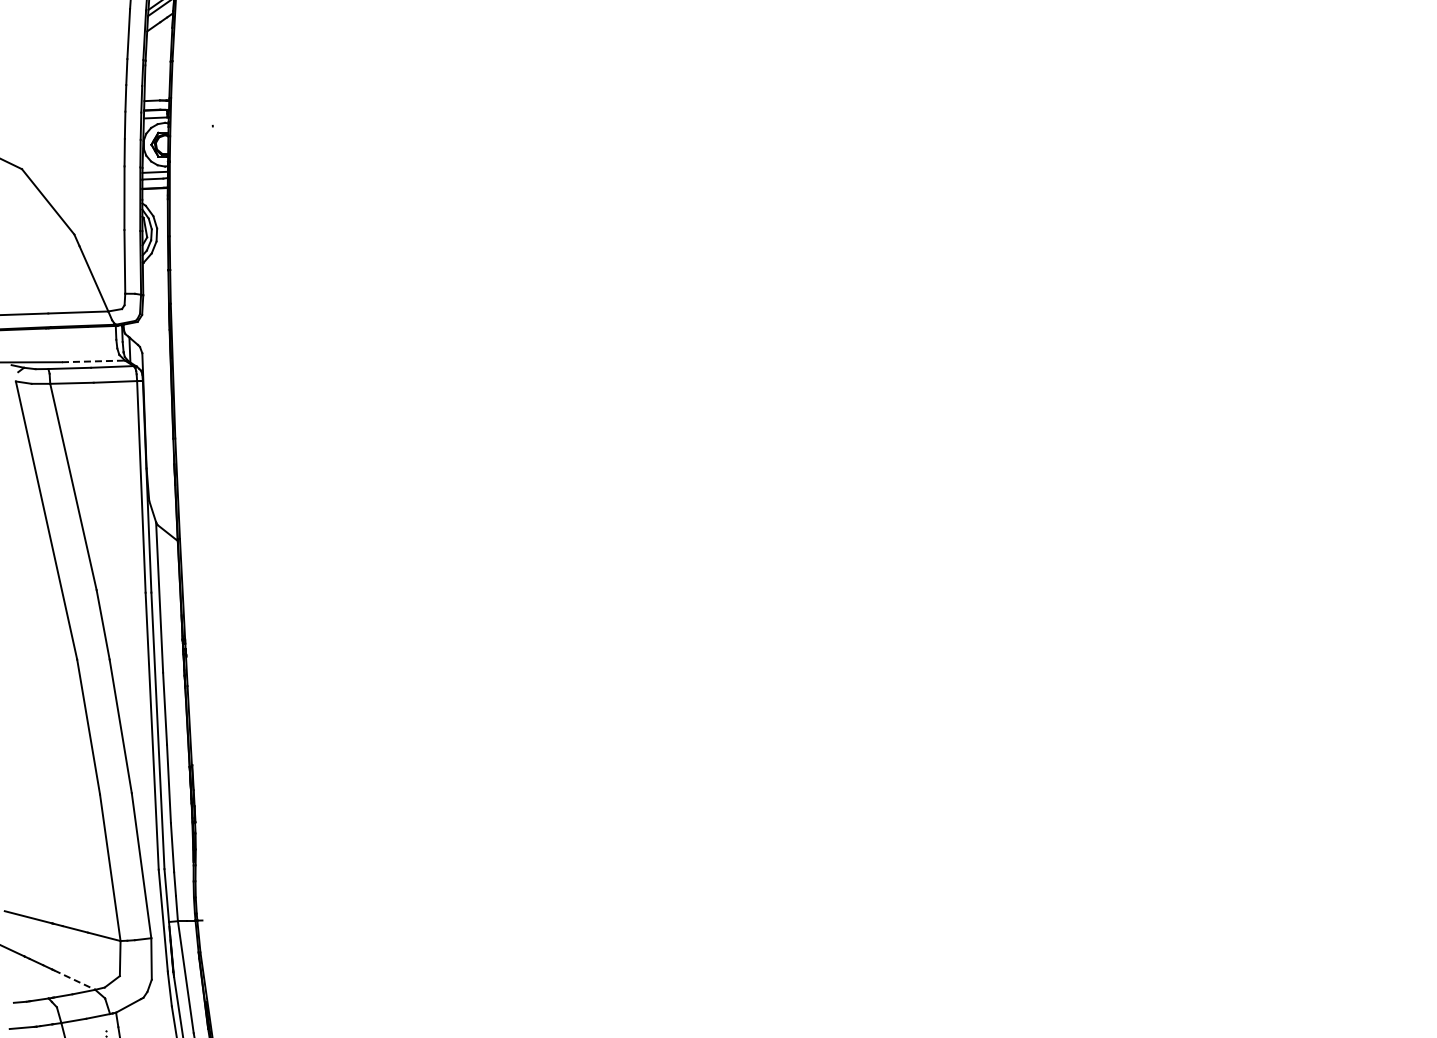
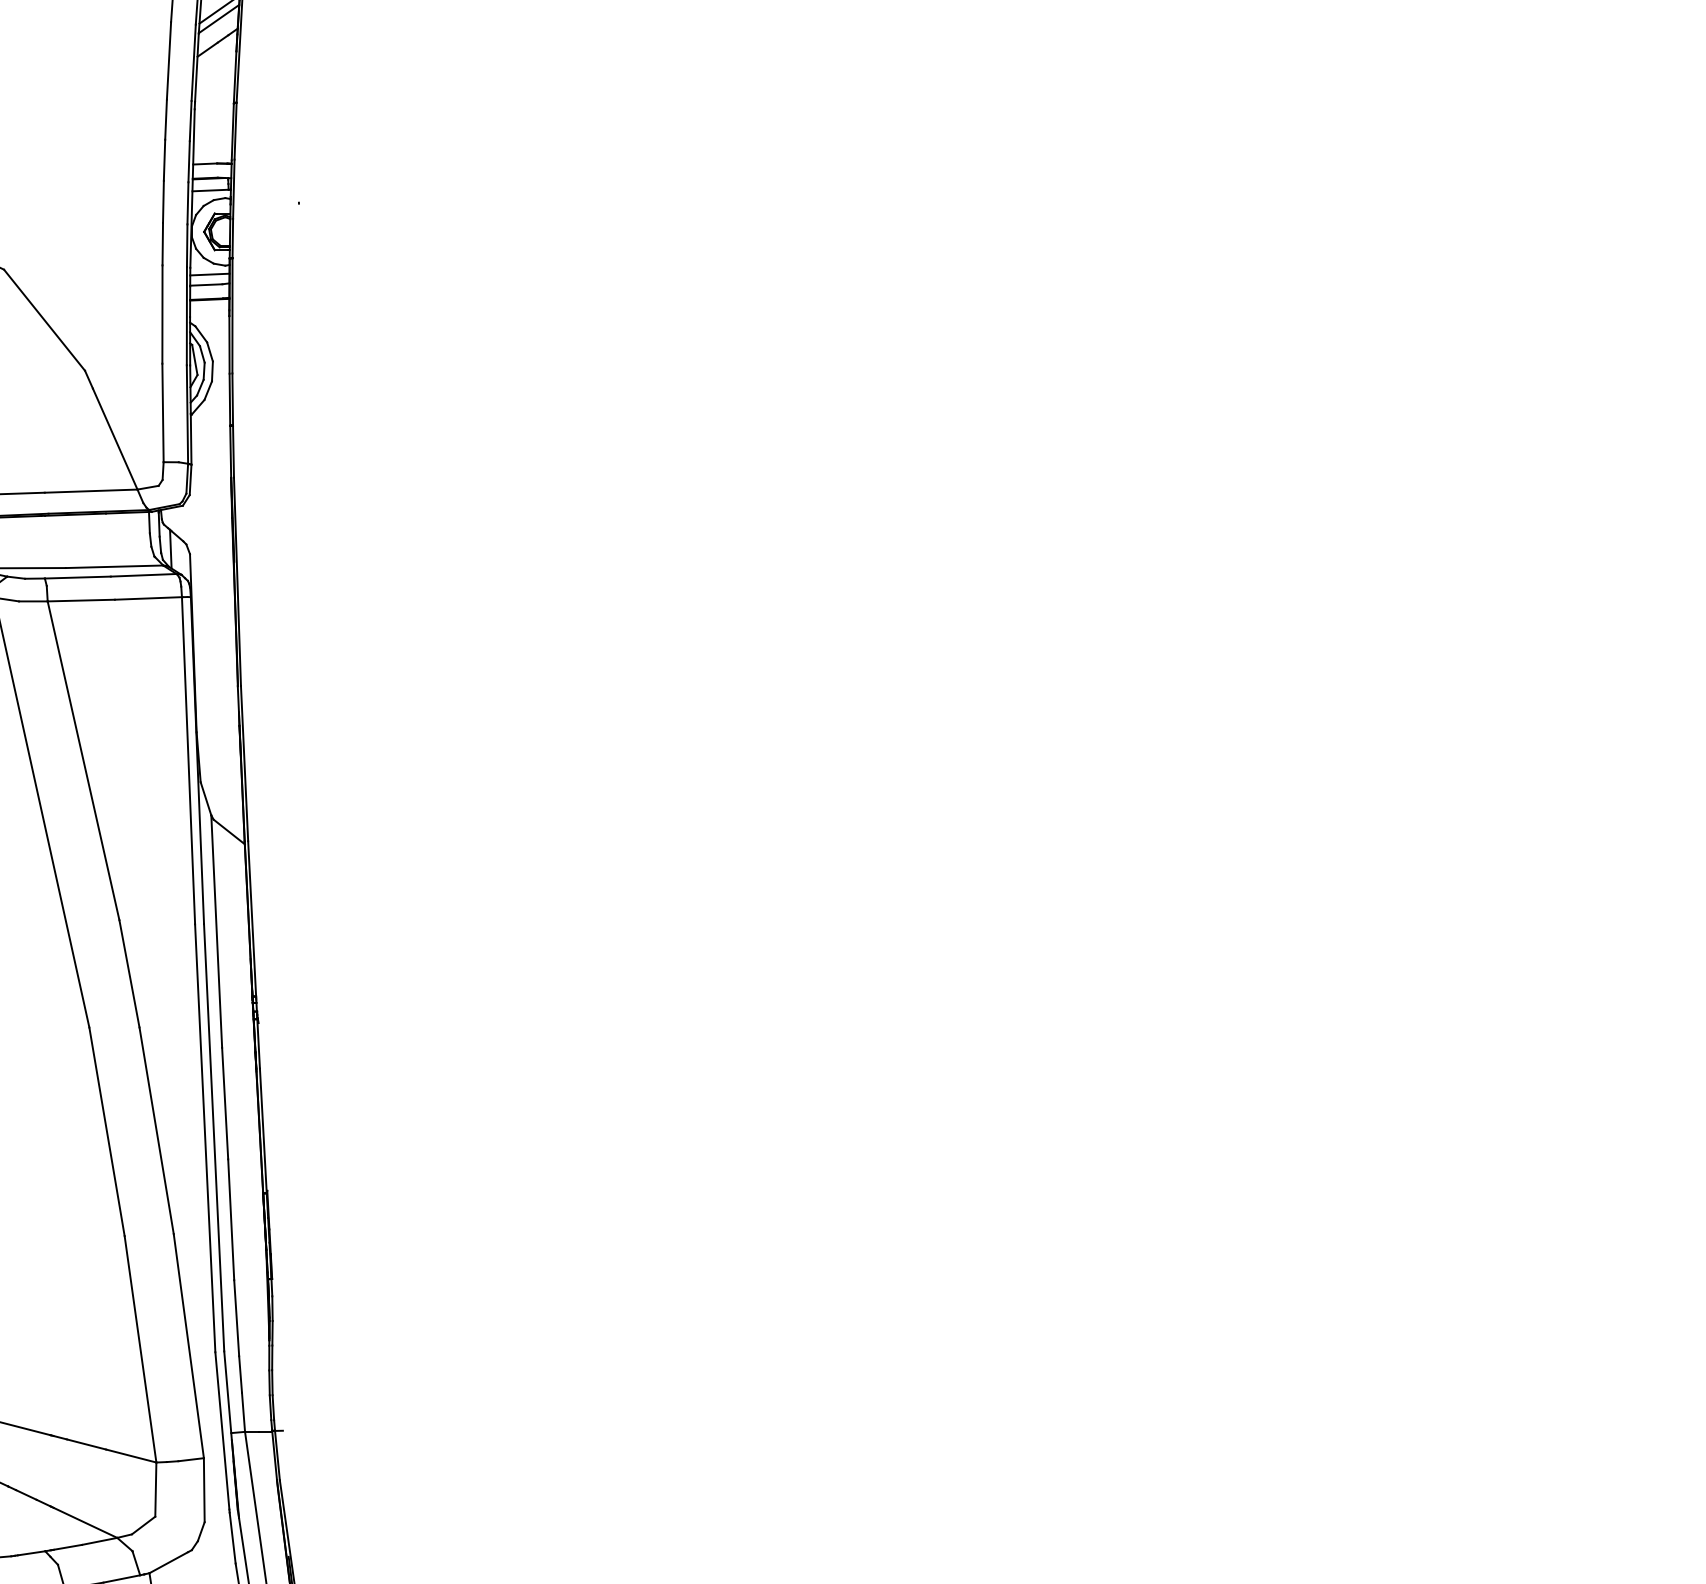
line: (93, 361) -> (114, 566), dashed -> solid
line: (74, 980) -> (85, 1523), dashed -> solid

